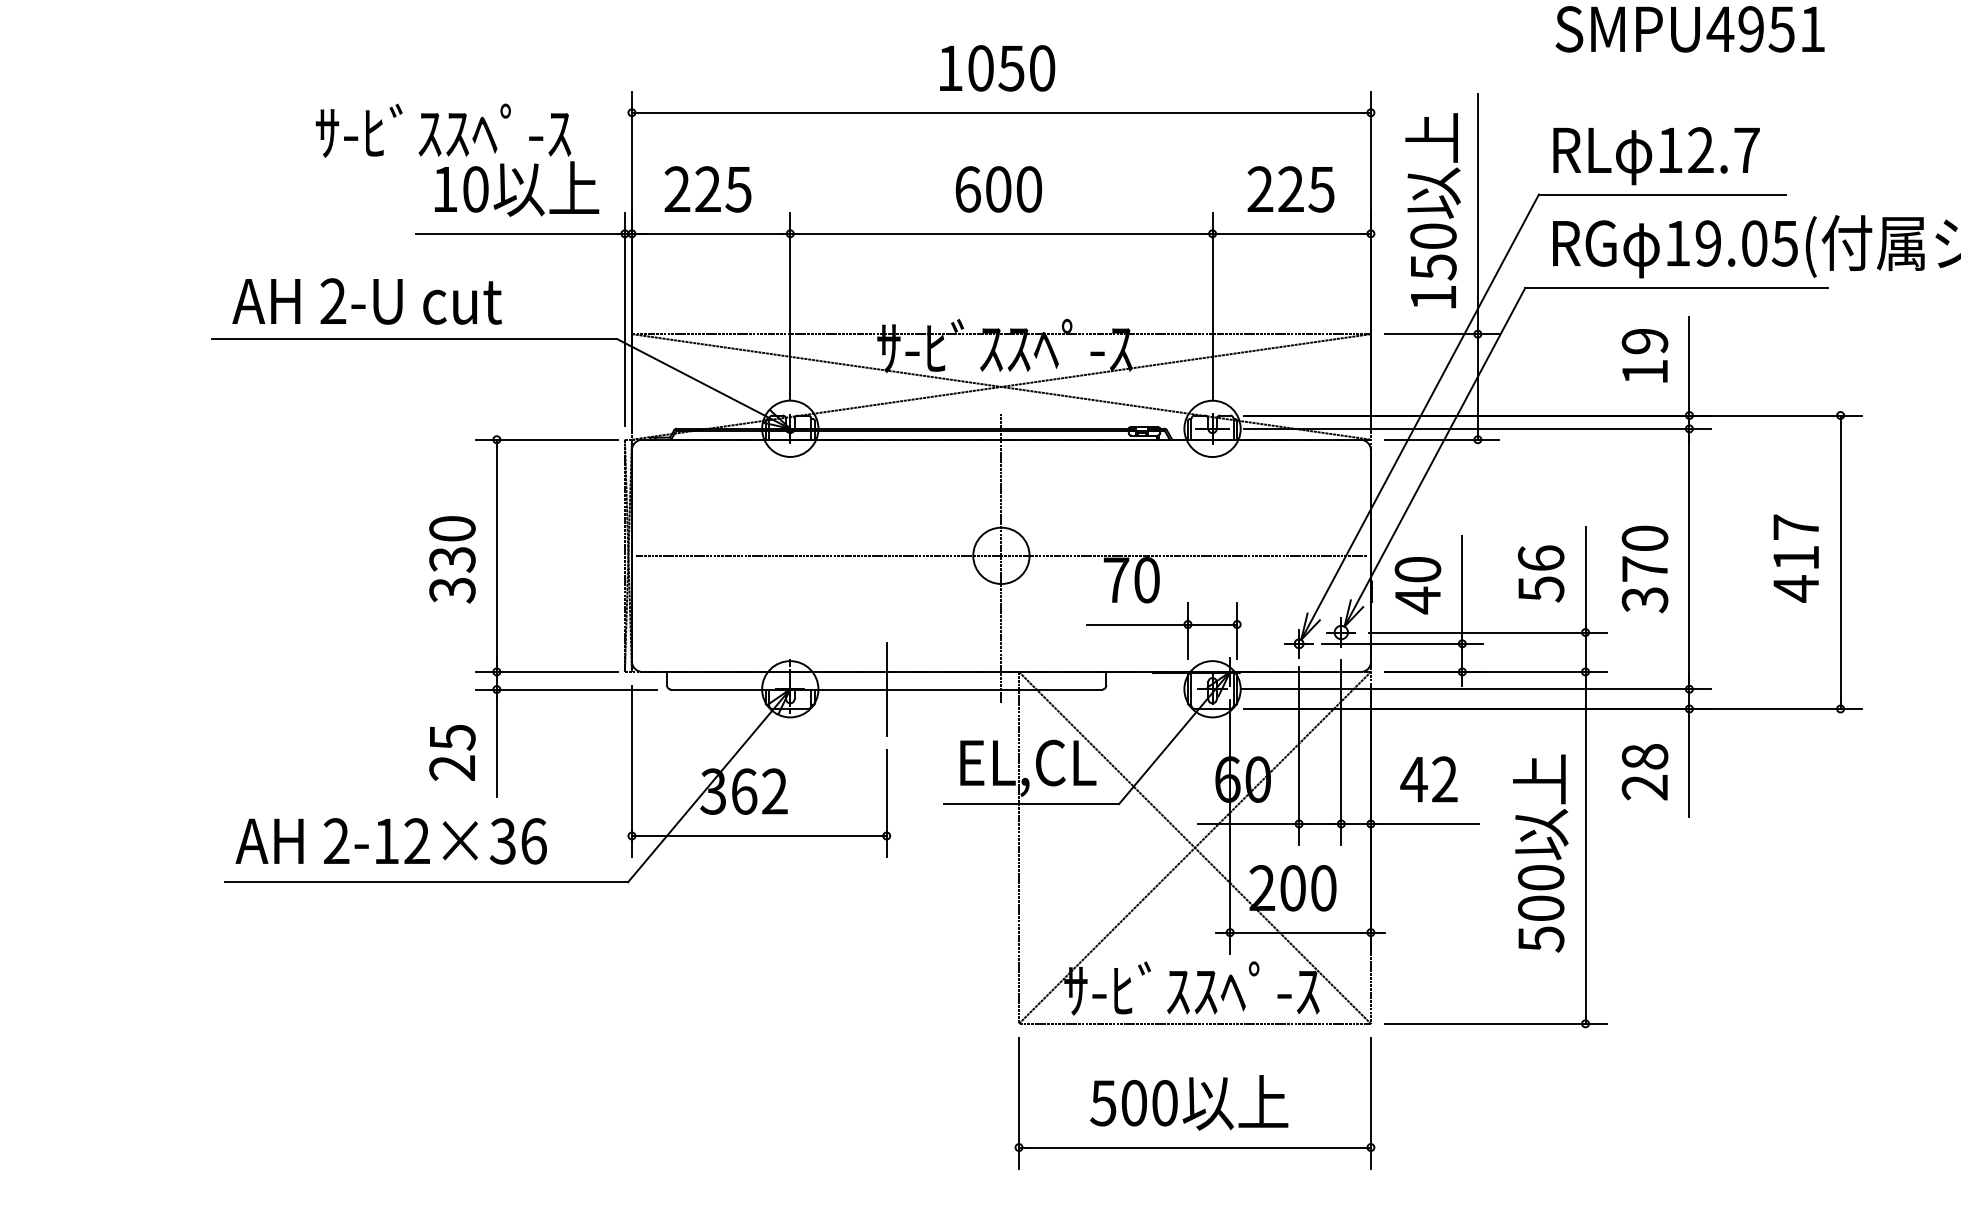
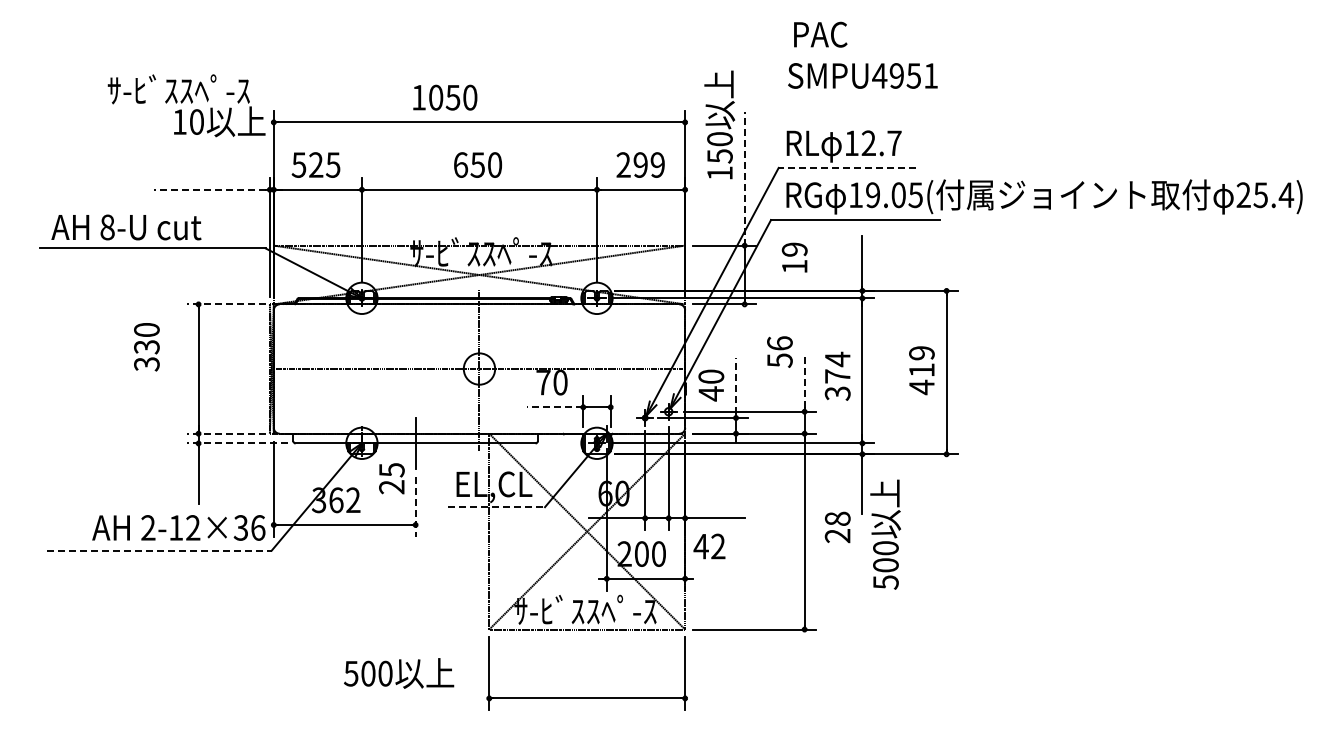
text: (997, 68) -> (445, 97), moved
text: (457, 159) -> (186, 105), moved
text: (676, 188) -> (298, 164), 225 -> 525
text: (997, 188) -> (477, 164), 600 -> 650
text: (1305, 188) -> (648, 164), 225 -> 299
line: (1662, 193) -> (847, 167), solid -> dashed
text: (1432, 209) -> (719, 124), moved
line: (1477, 213) -> (744, 178), solid -> dashed
line: (516, 233) -> (209, 189), solid -> dashed
text: (333, 301) -> (107, 227), 2-U -> 8-U
text: (1644, 355) -> (794, 257), moved
line: (546, 439) -> (226, 304), solid -> dashed
text: (1795, 527) -> (921, 353), 417 -> 419
text: (1644, 538) -> (837, 359), 370 -> 374
text: (451, 560) -> (146, 347), moved
text: (1540, 572) -> (779, 351), moved
line: (1585, 576) -> (804, 380), solid -> dashed
line: (1463, 585) -> (736, 385), solid -> dashed
line: (1136, 624) -> (554, 407), solid -> dashed
line: (546, 671) -> (226, 433), solid -> dashed
line: (564, 689) -> (236, 443), solid -> dashed
text: (451, 752) -> (391, 478), moved
text: (1644, 772) -> (837, 527), moved
text: (1429, 779) -> (709, 546), moved
line: (886, 802) -> (415, 506), solid -> dashed
line: (1032, 804) -> (496, 507), solid -> dashed
text: (390, 840) -> (178, 527), moved
text: (1540, 853) -> (885, 534), moved
line: (426, 881) -> (159, 550), solid -> dashed
text: (1190, 1102) -> (399, 673), moved

